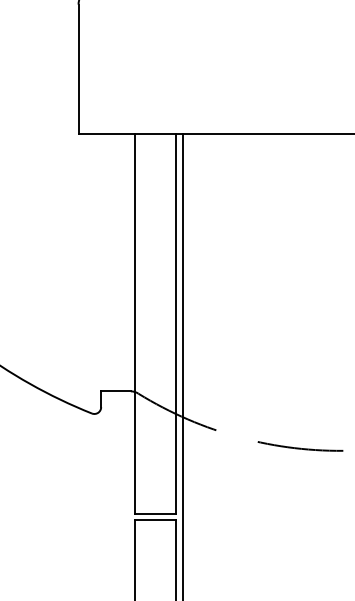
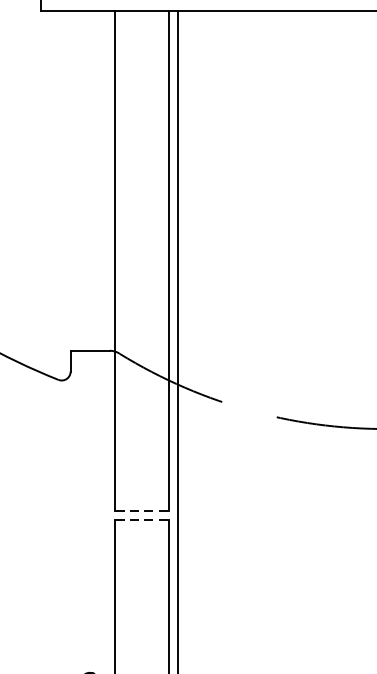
line: (155, 513) -> (142, 511), solid -> dashed
line: (155, 520) -> (142, 520), solid -> dashed

